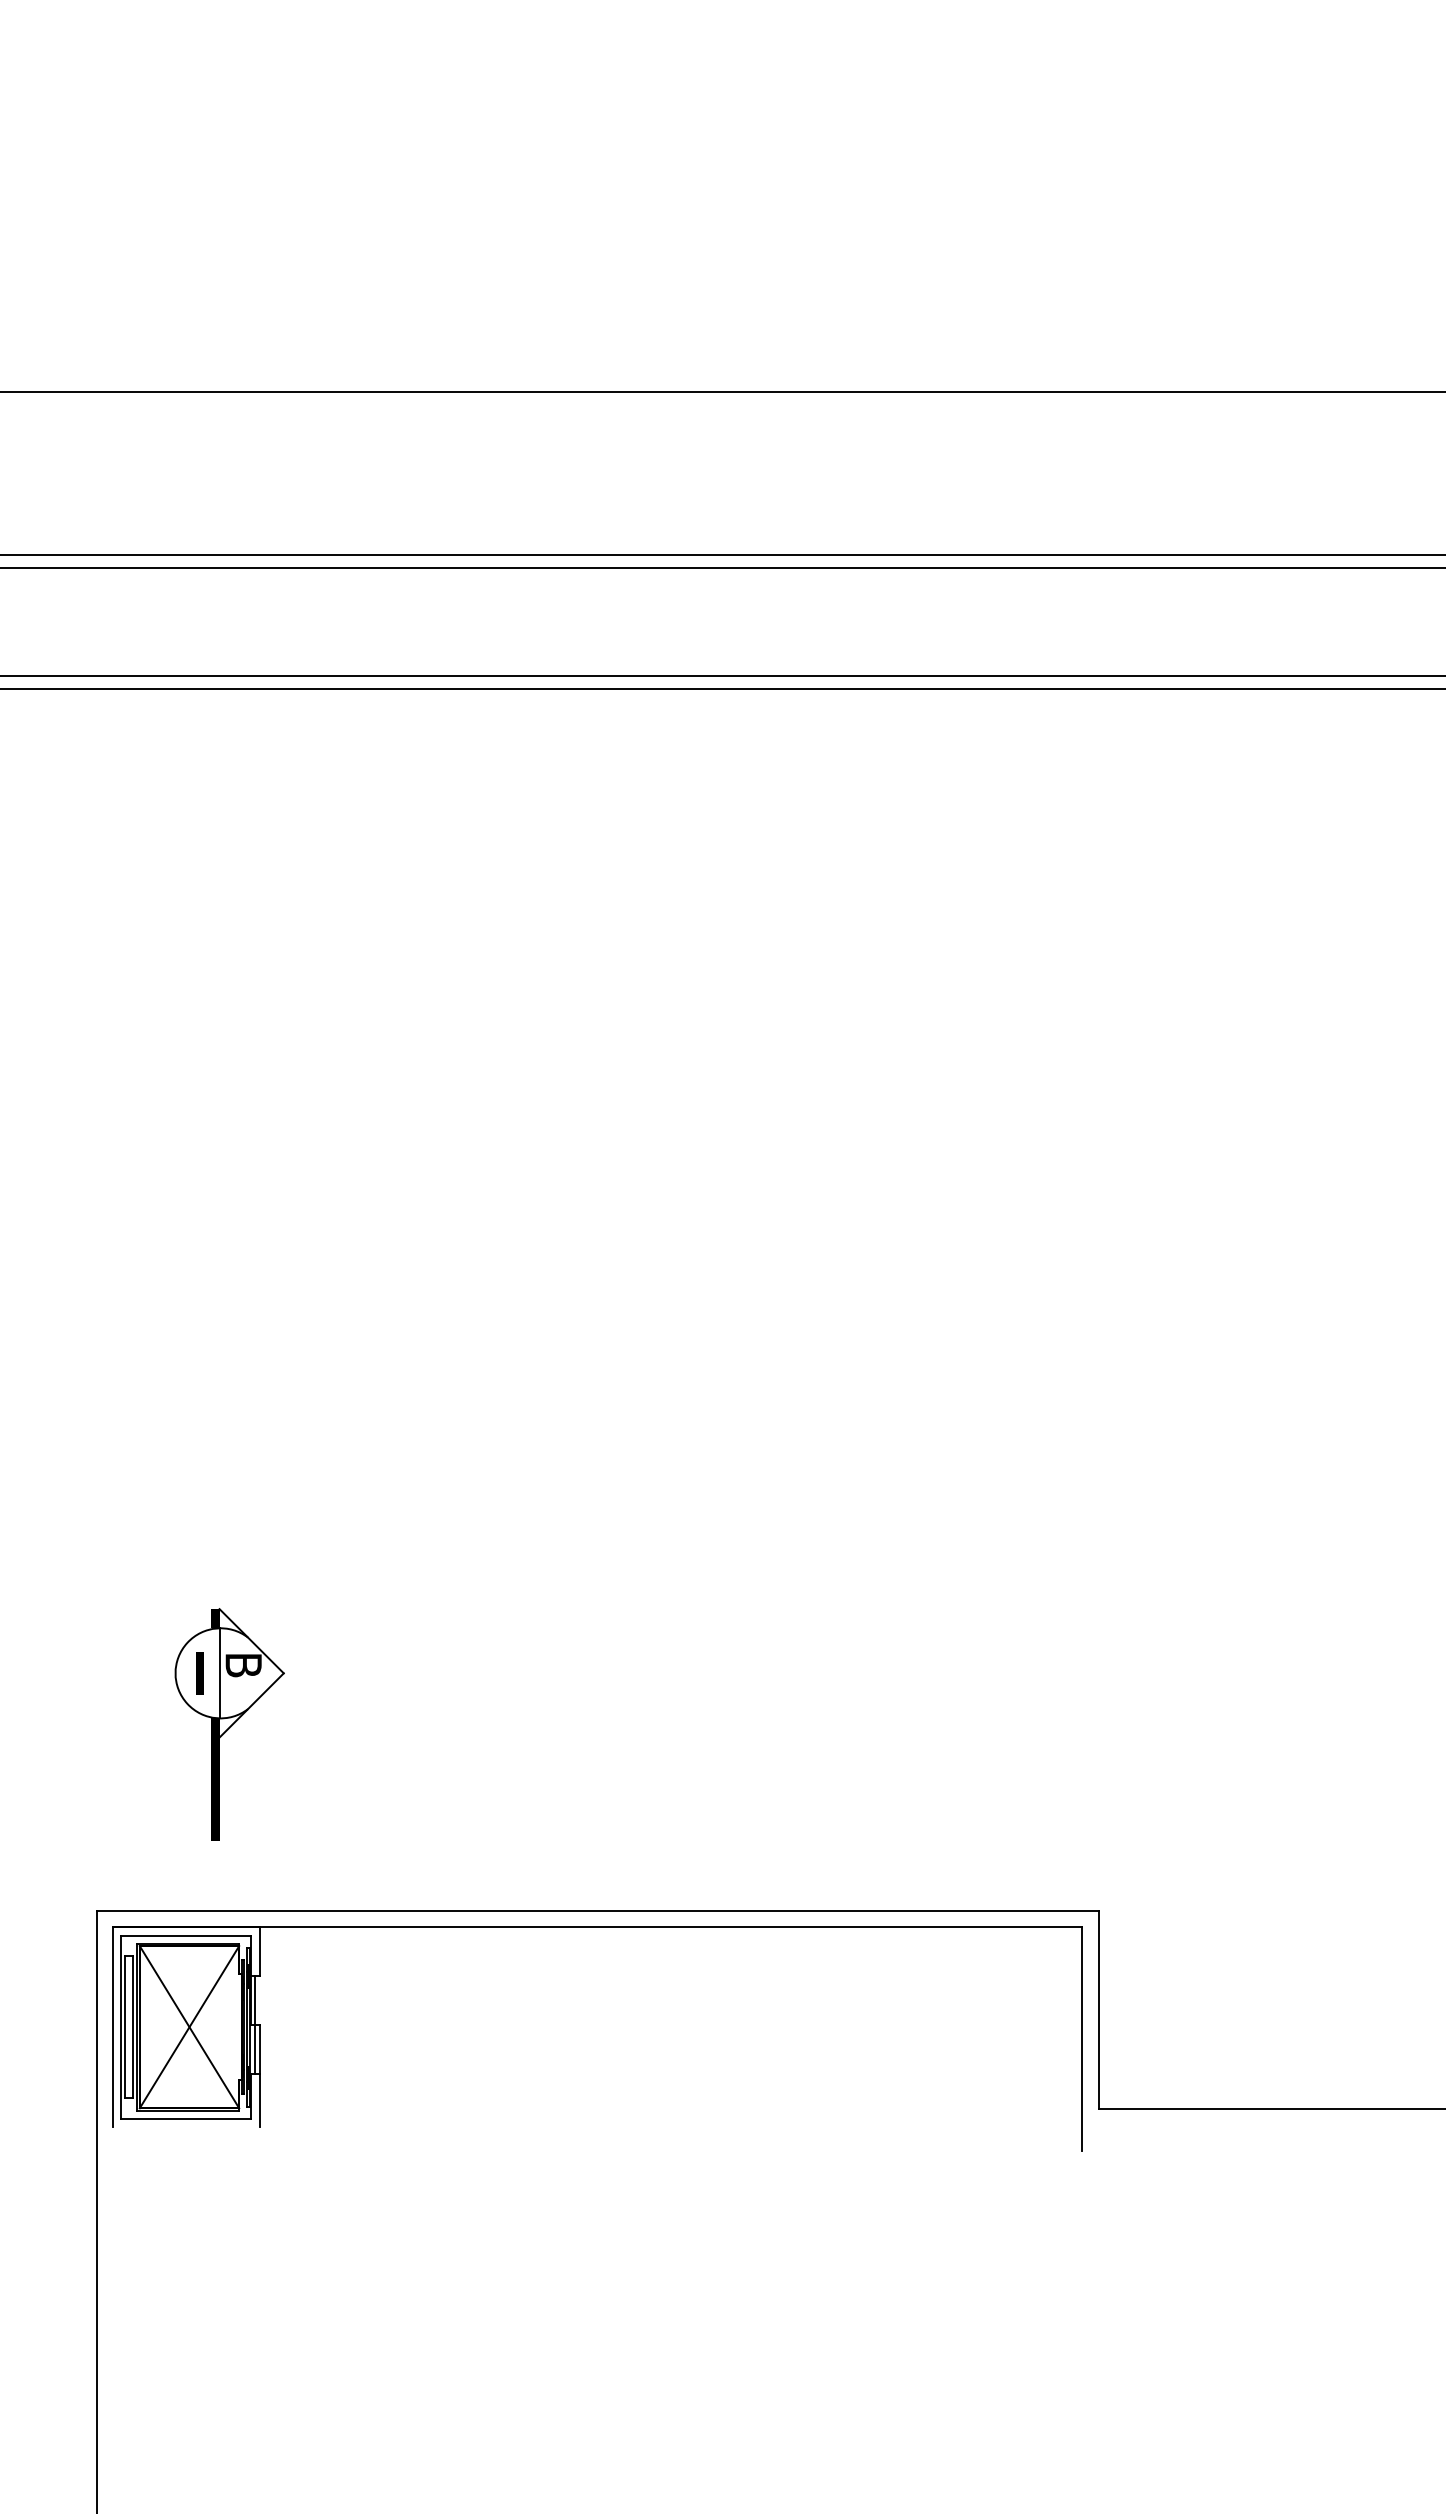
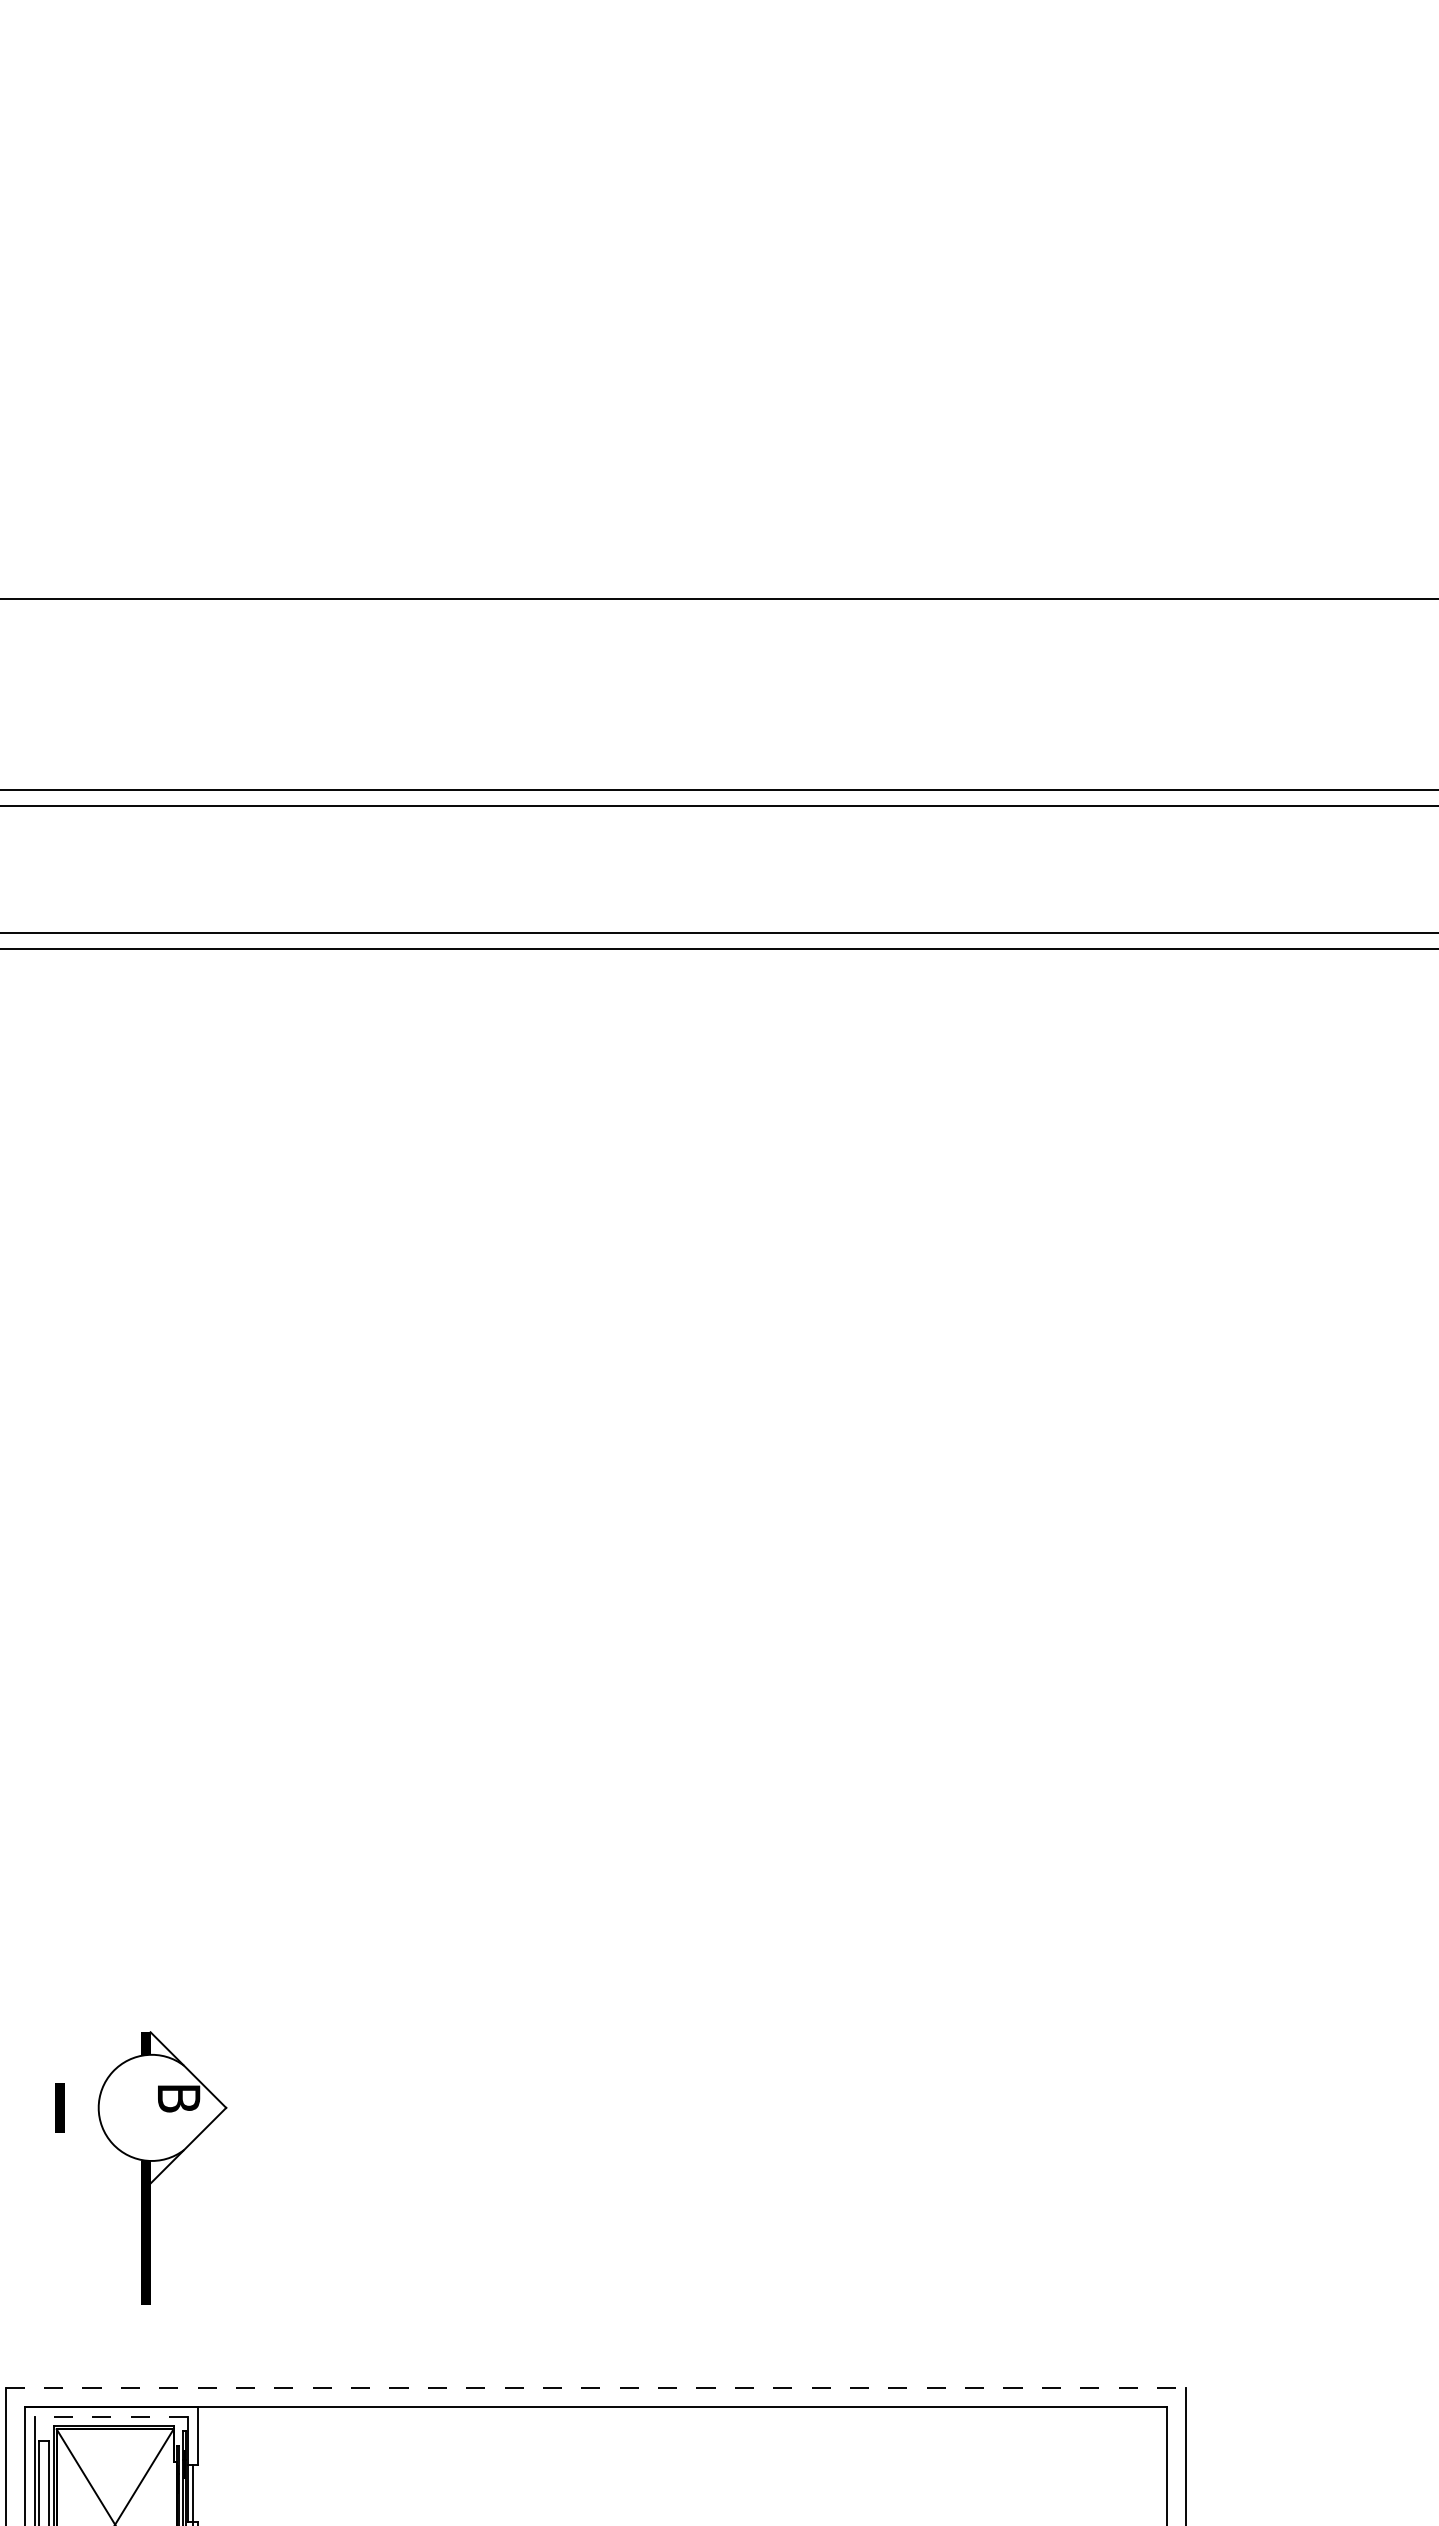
part: (199, 1673) -> (59, 2108), moved
line: (219, 1673) -> (150, 2108), removed
line: (598, 1911) -> (596, 2388), solid -> dashed
line: (185, 1935) -> (110, 2416), solid -> dashed

